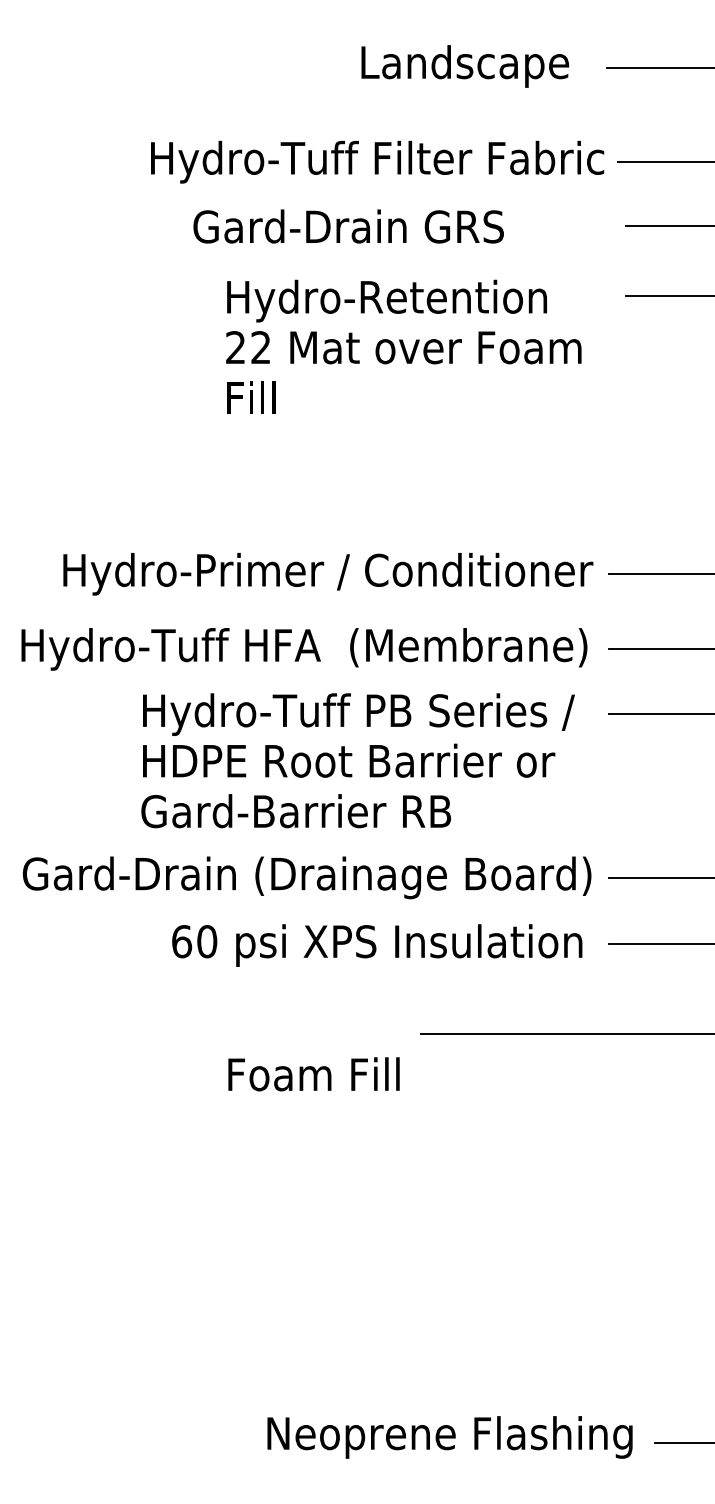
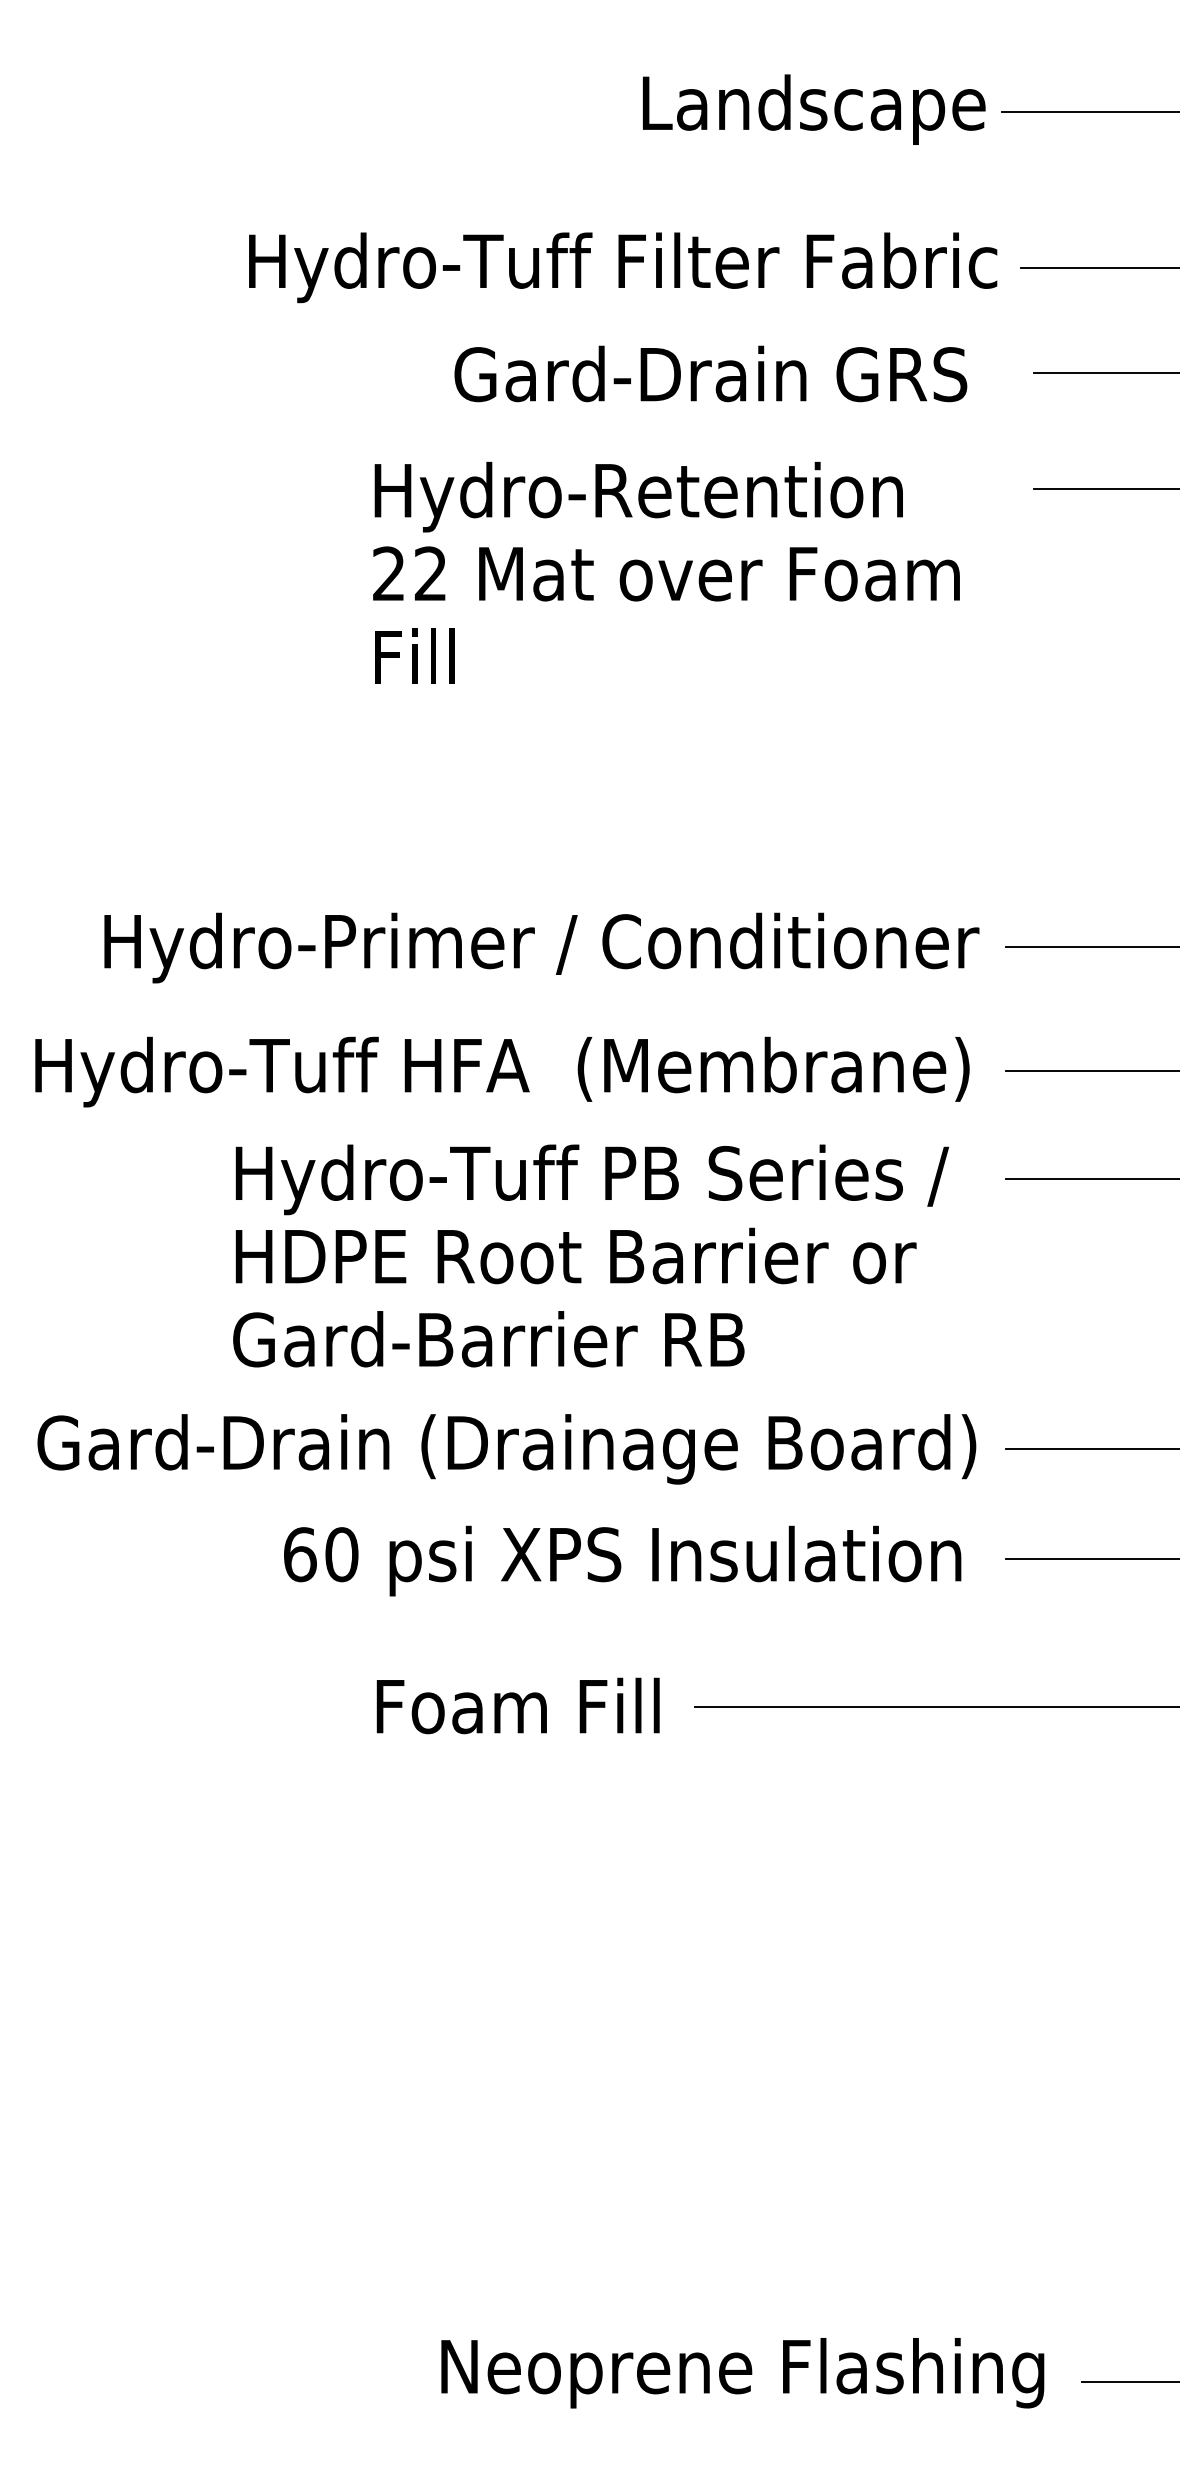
text: (465, 66) -> (814, 109), moved
text: (348, 226) -> (710, 373), moved
text: (313, 1074) -> (517, 1706), moved

